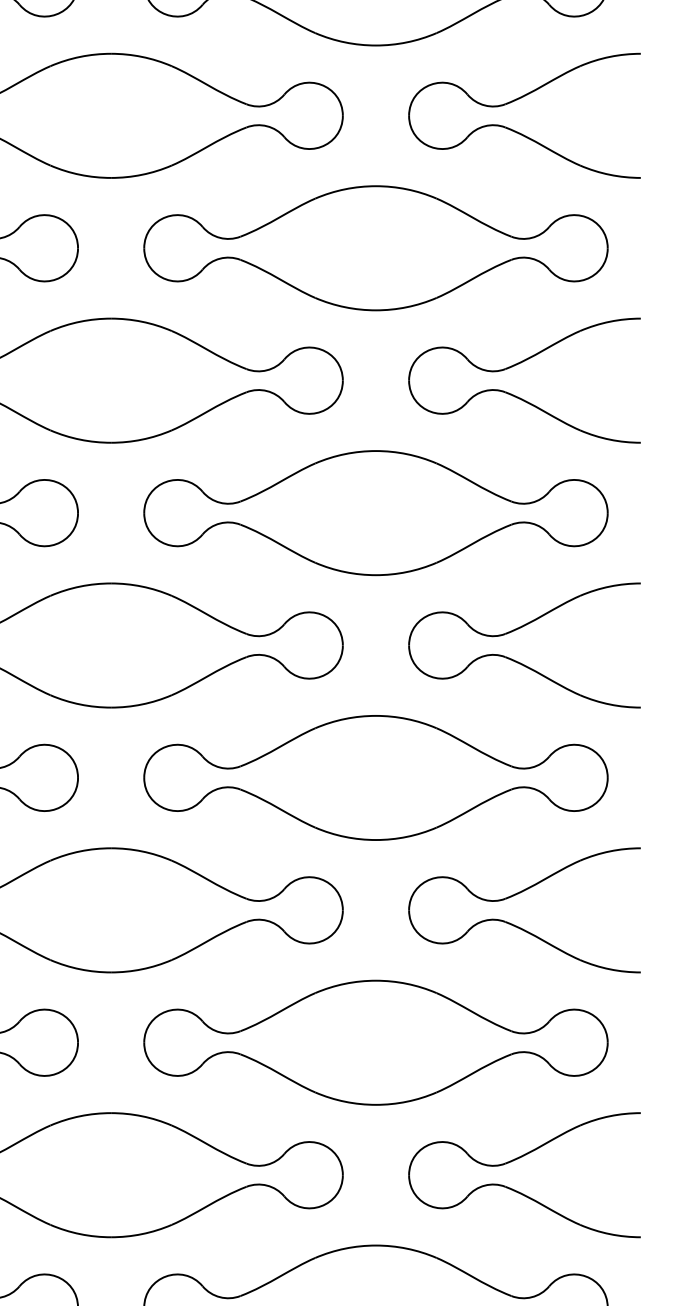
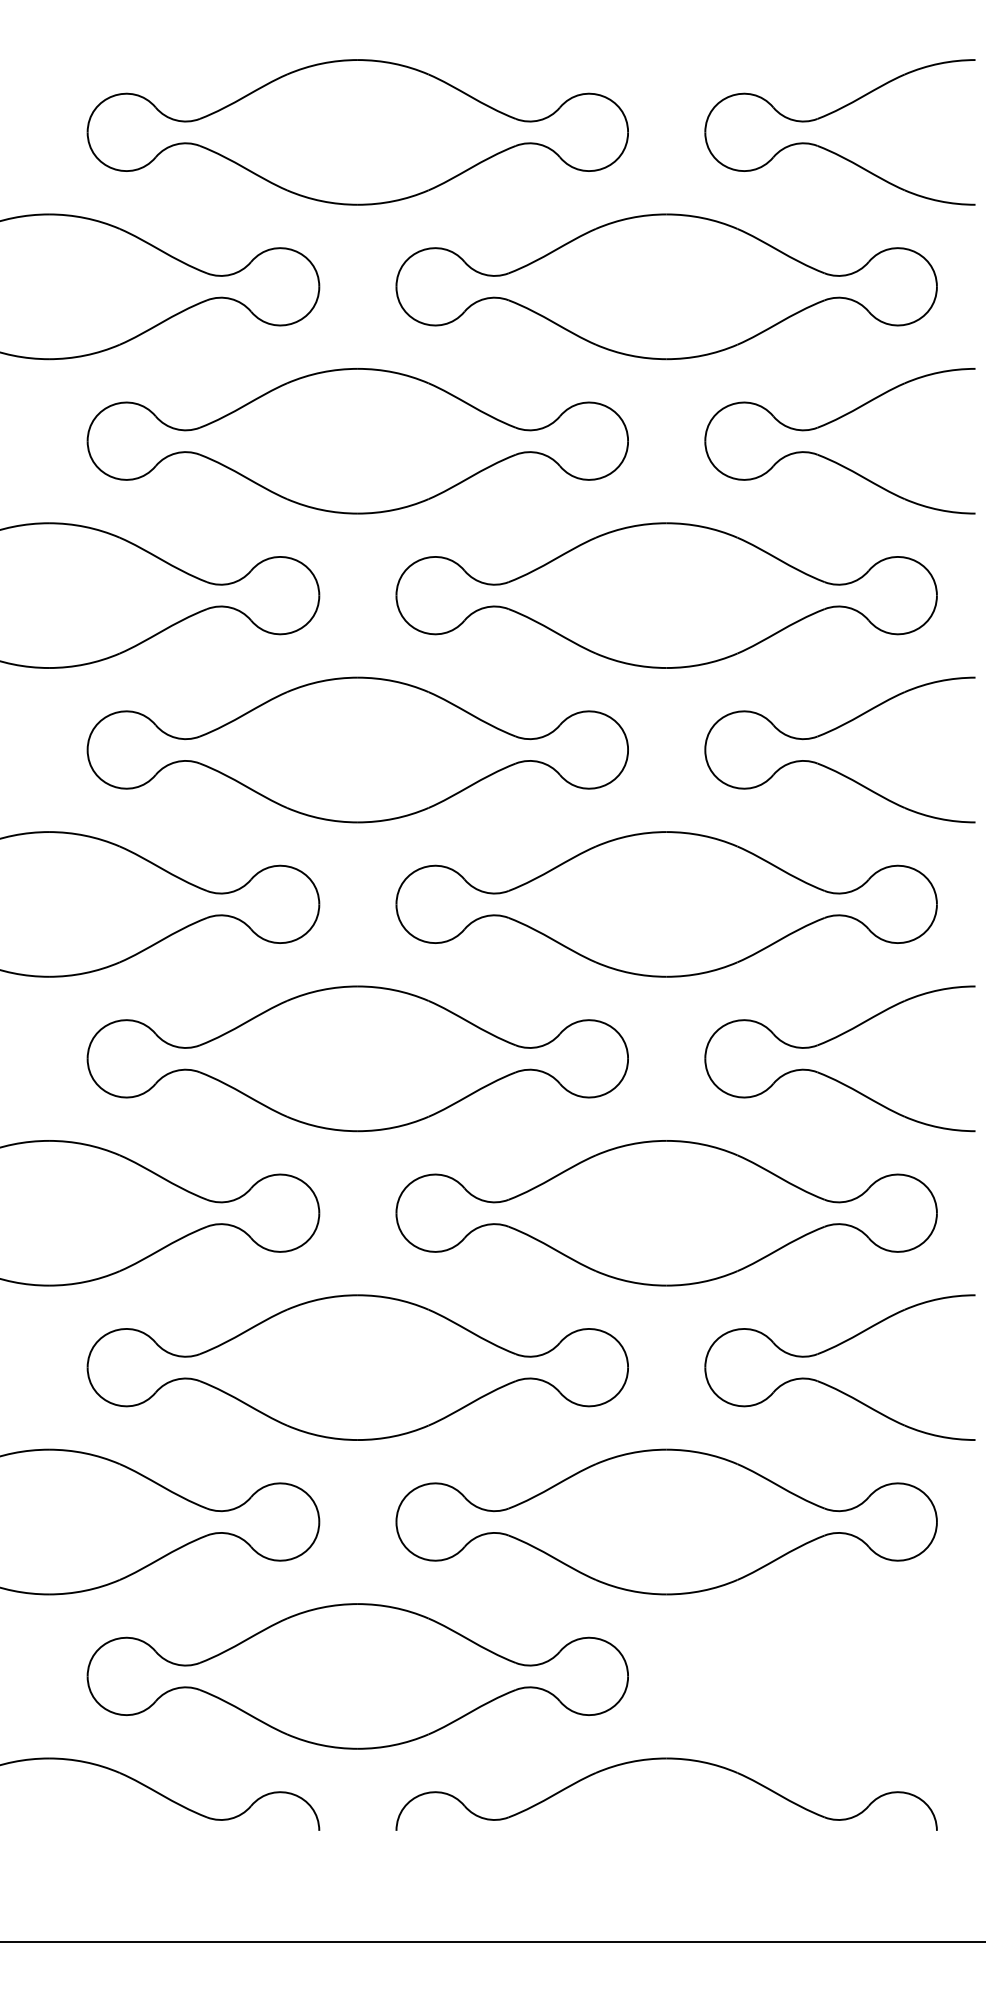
part: (517, 1190) -> (831, 1694), removed

